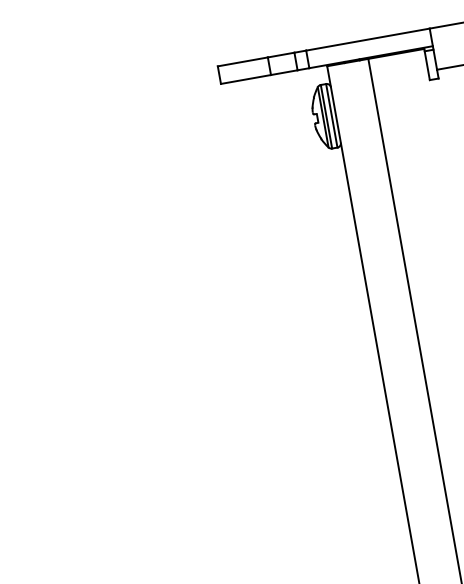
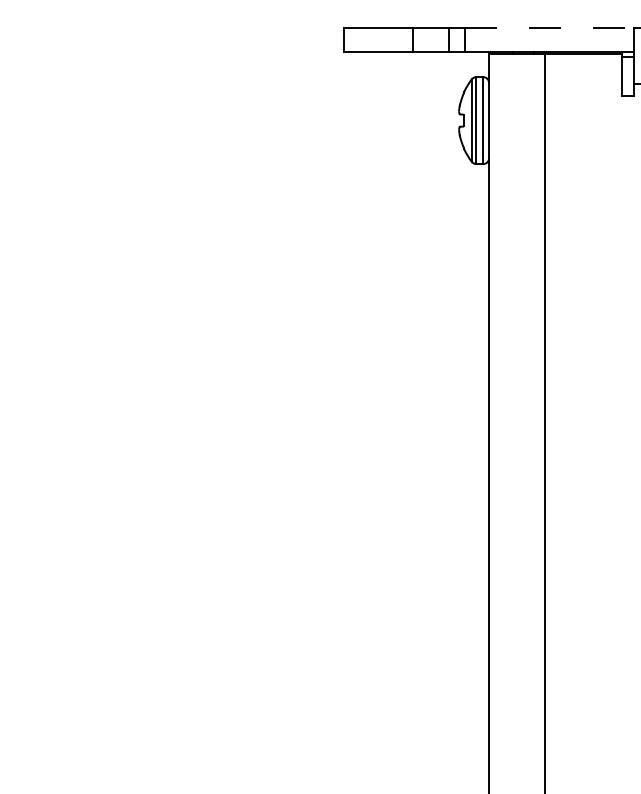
line: (368, 39) -> (549, 28), solid -> dashed

